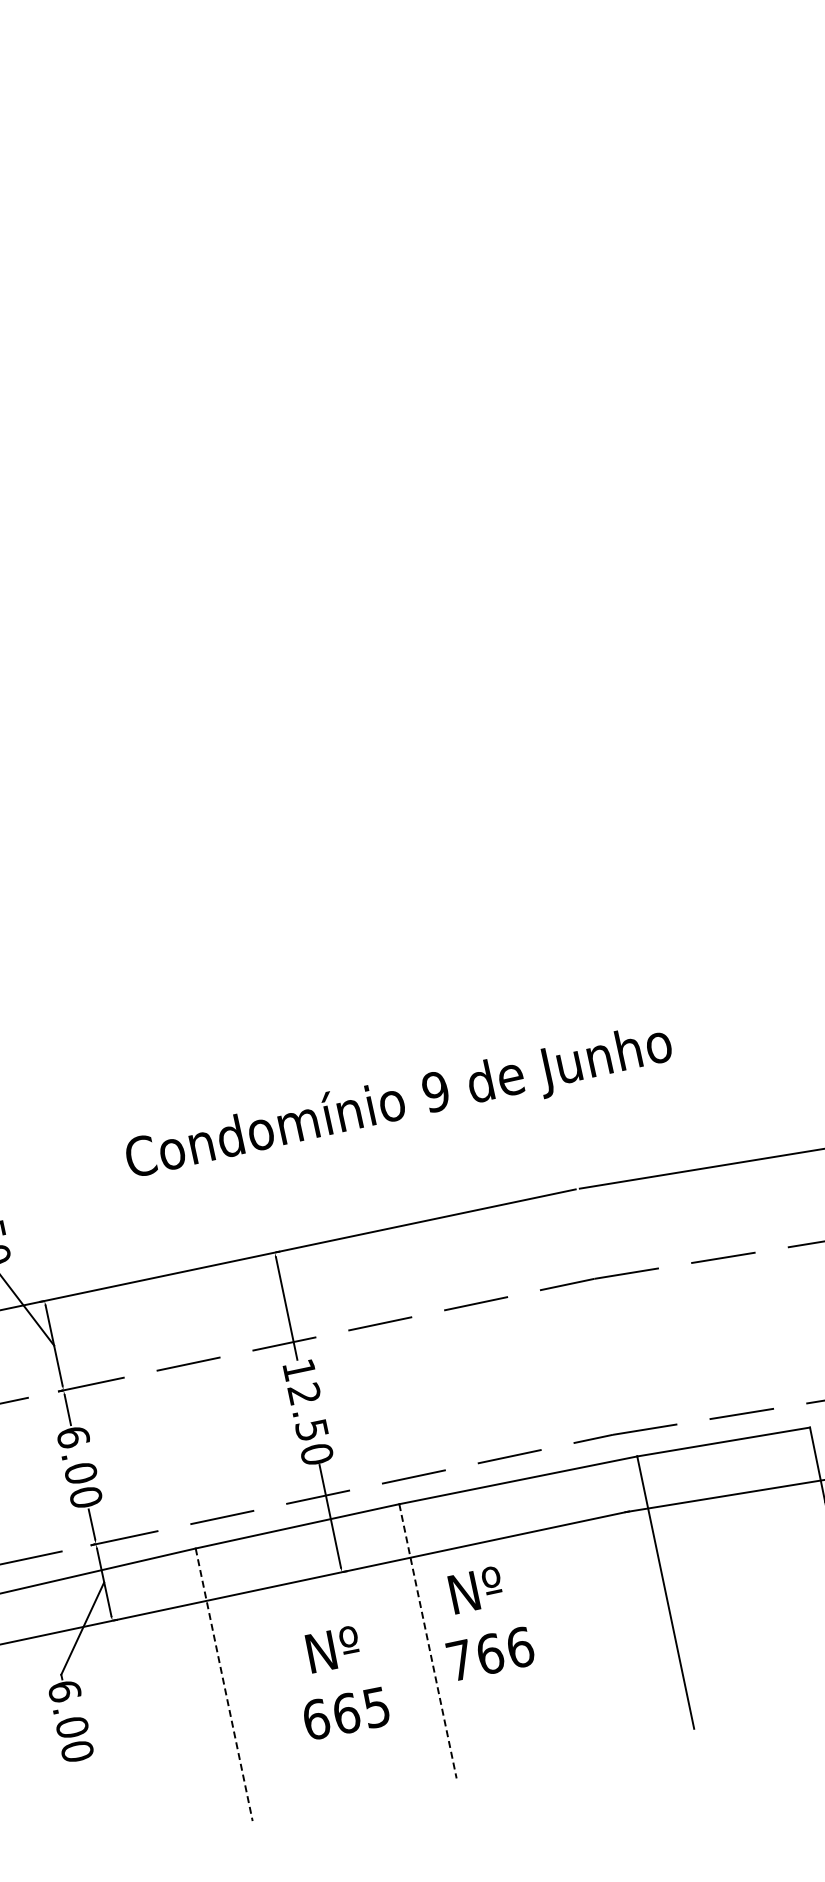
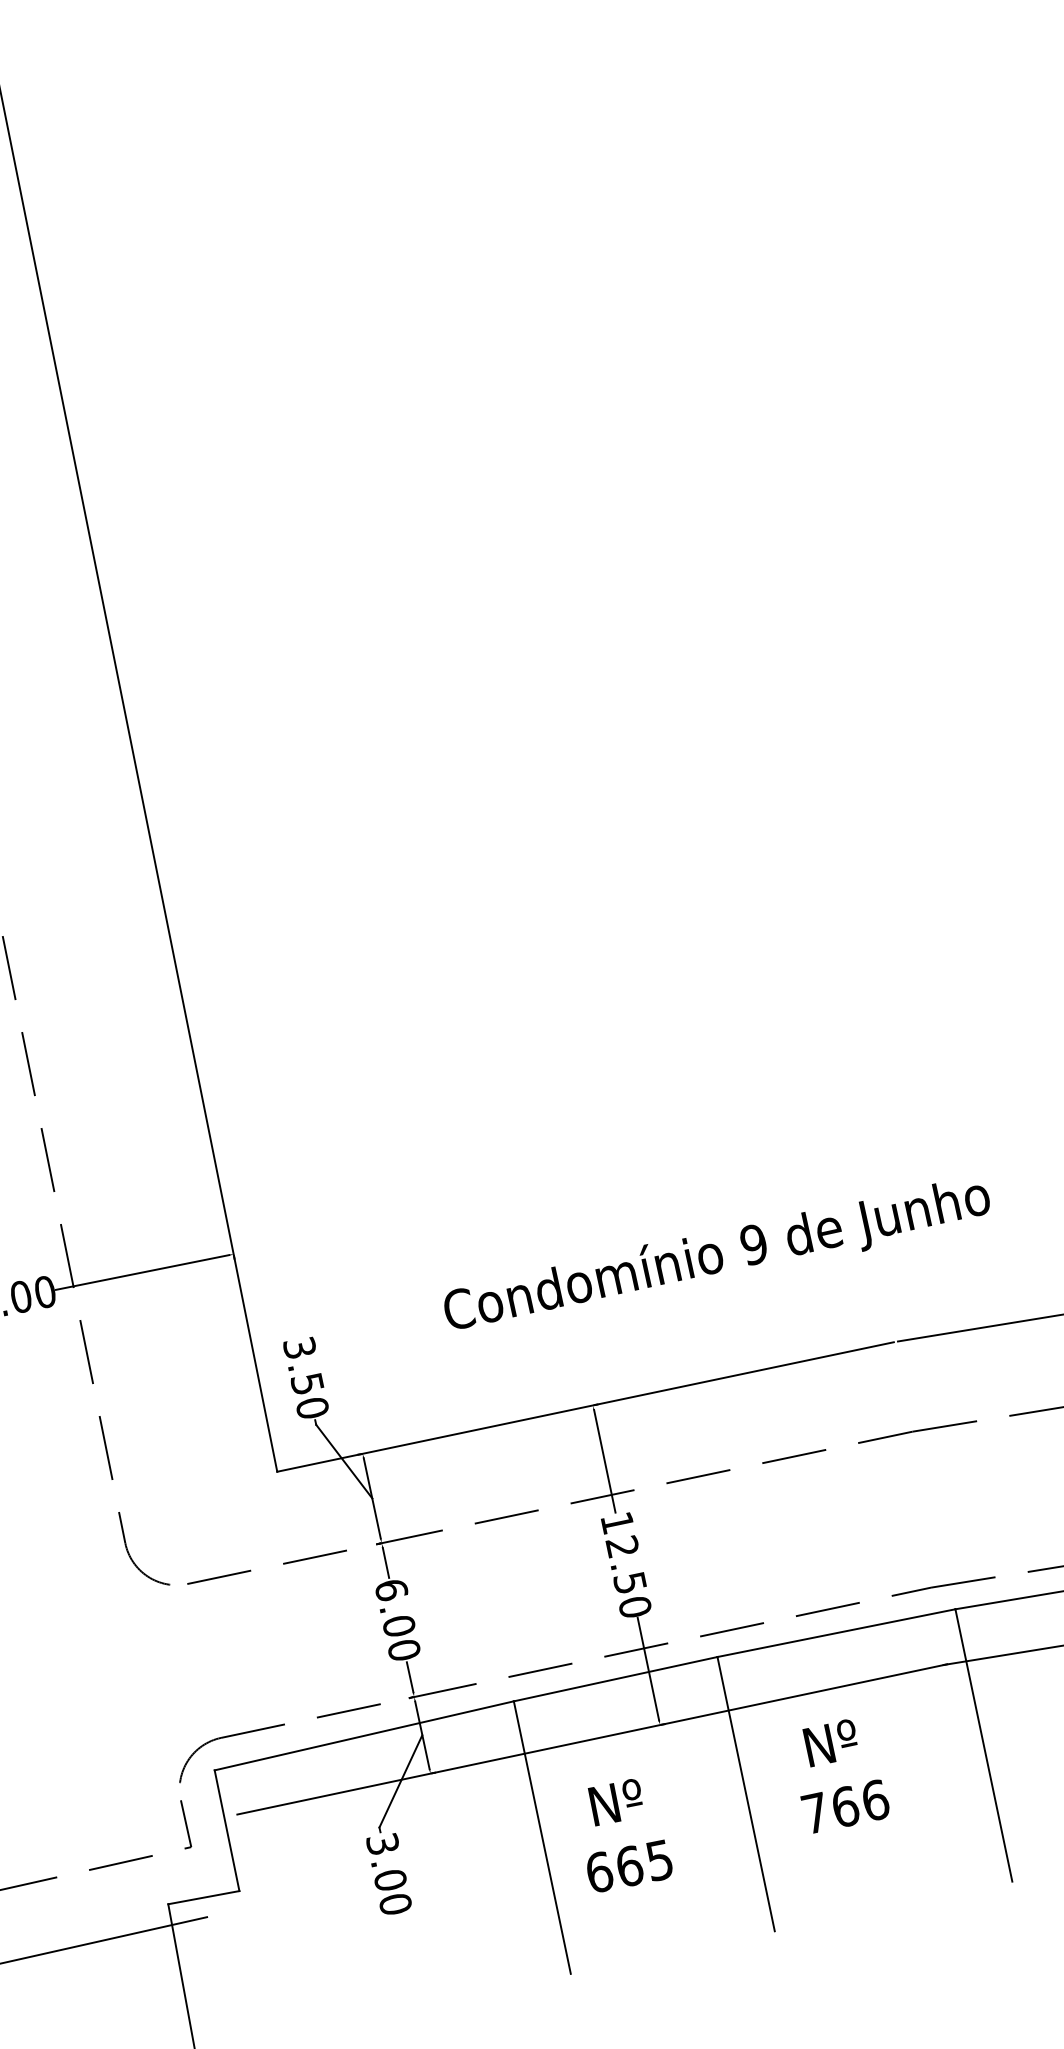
text: (489, 1623) -> (844, 1776), moved
line: (428, 1641) -> (746, 1794), dashed -> solid
text: (346, 1682) -> (629, 1835), moved
line: (224, 1685) -> (542, 1838), dashed -> solid
text: (64, 1691) -> (382, 1844), 6.00 -> 3.00

